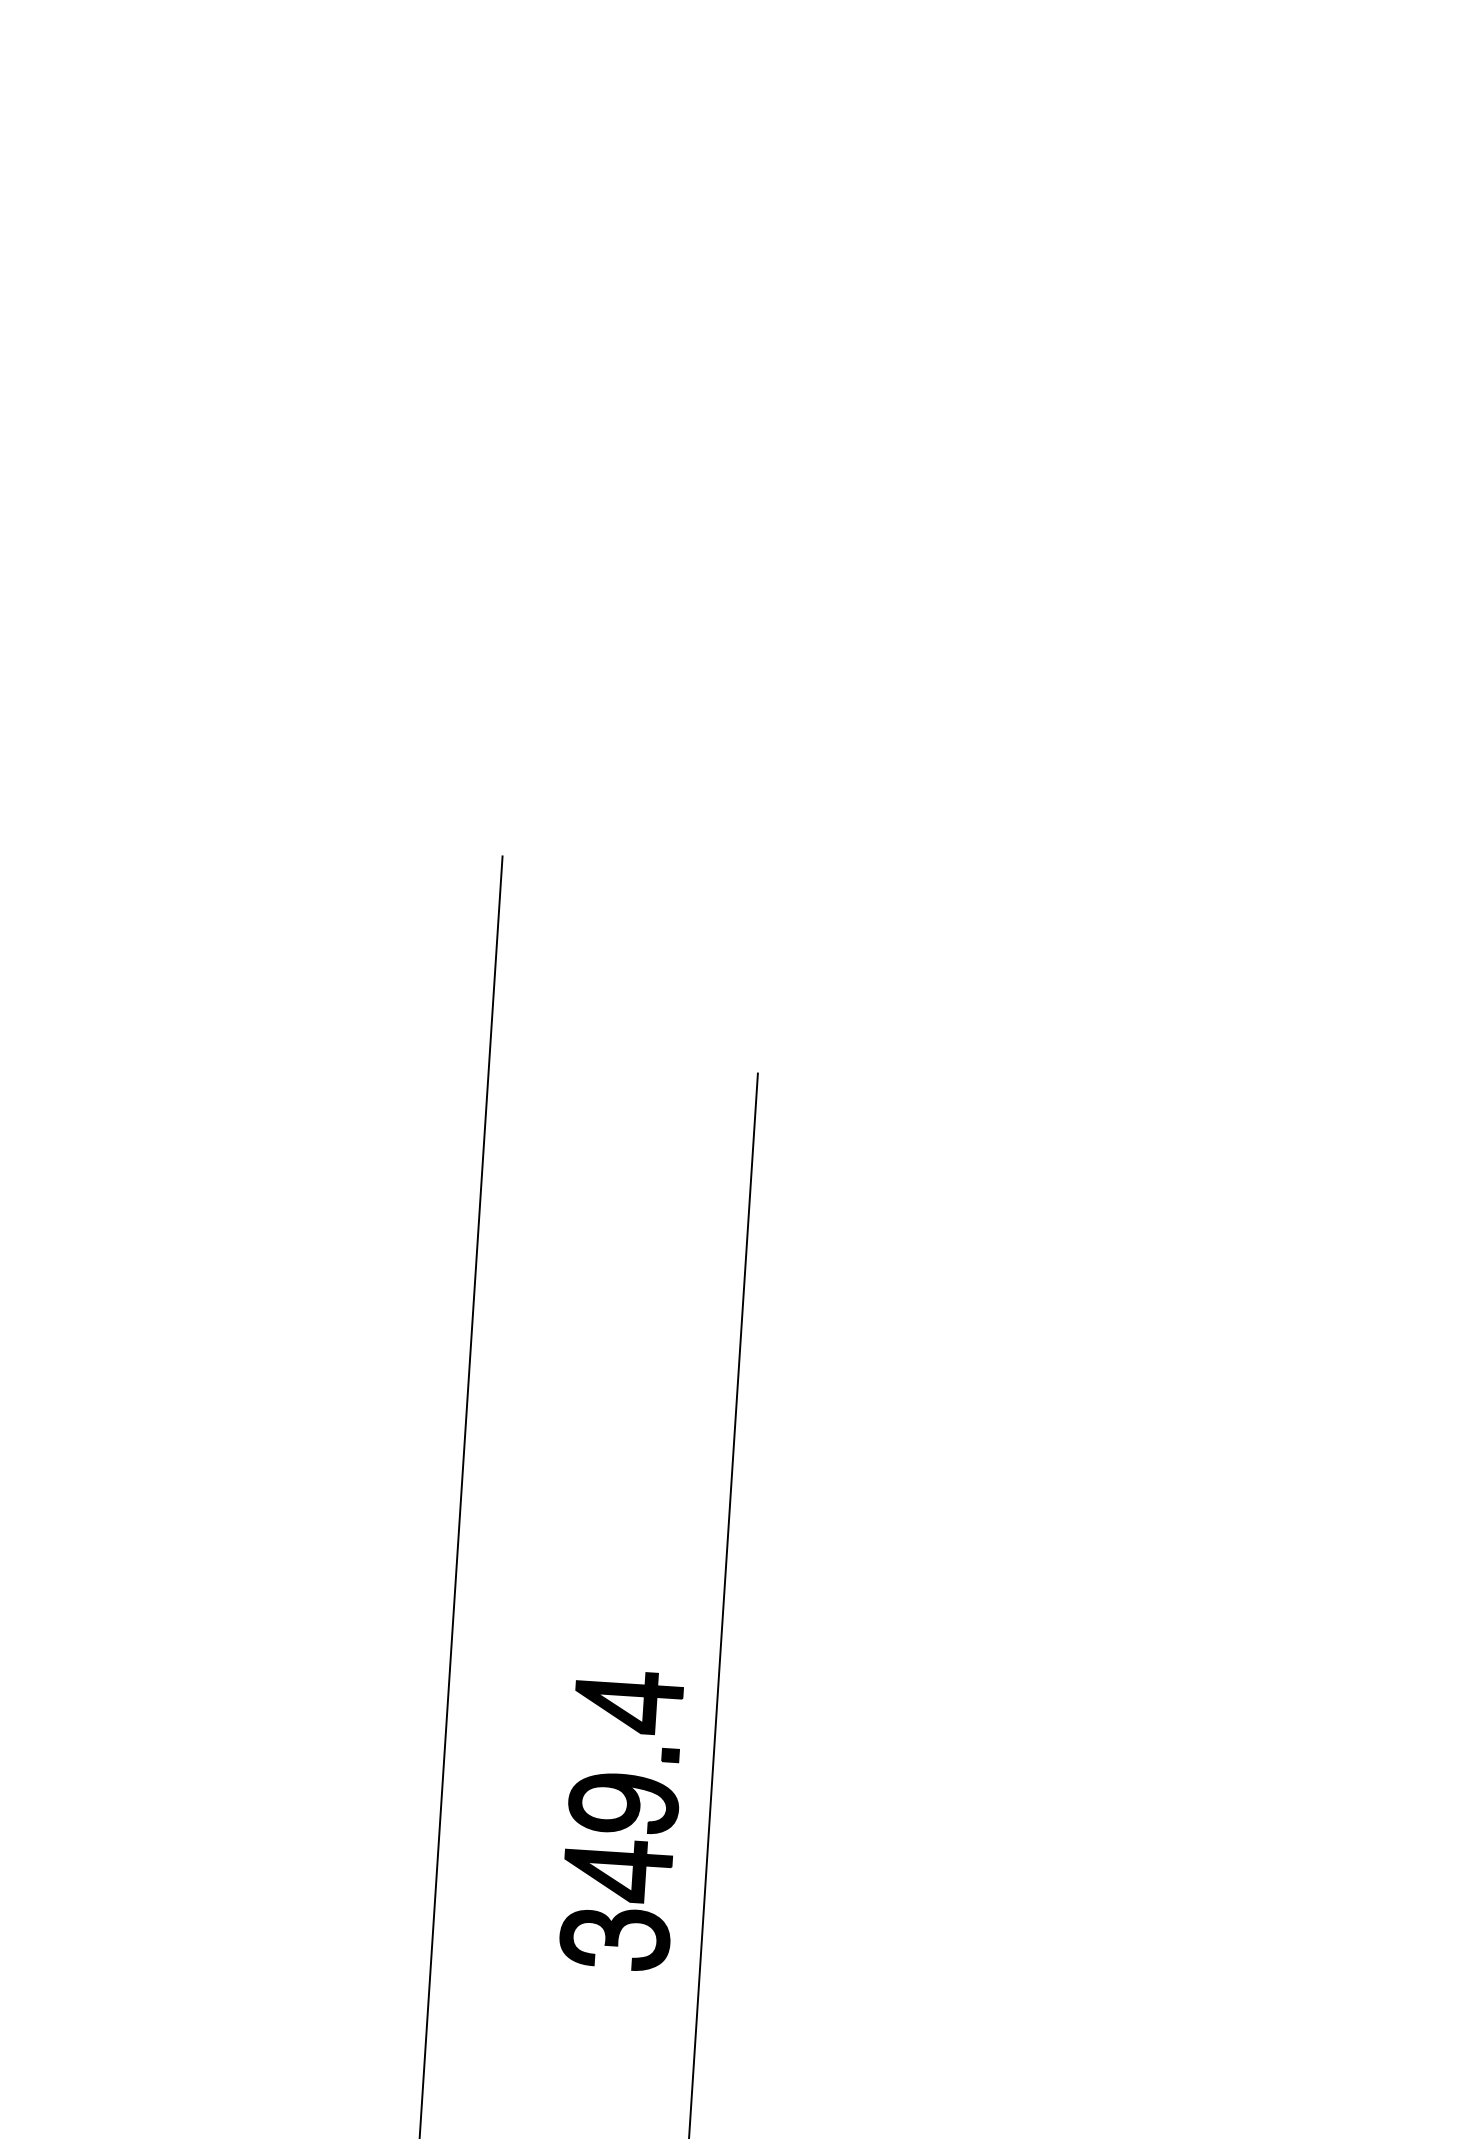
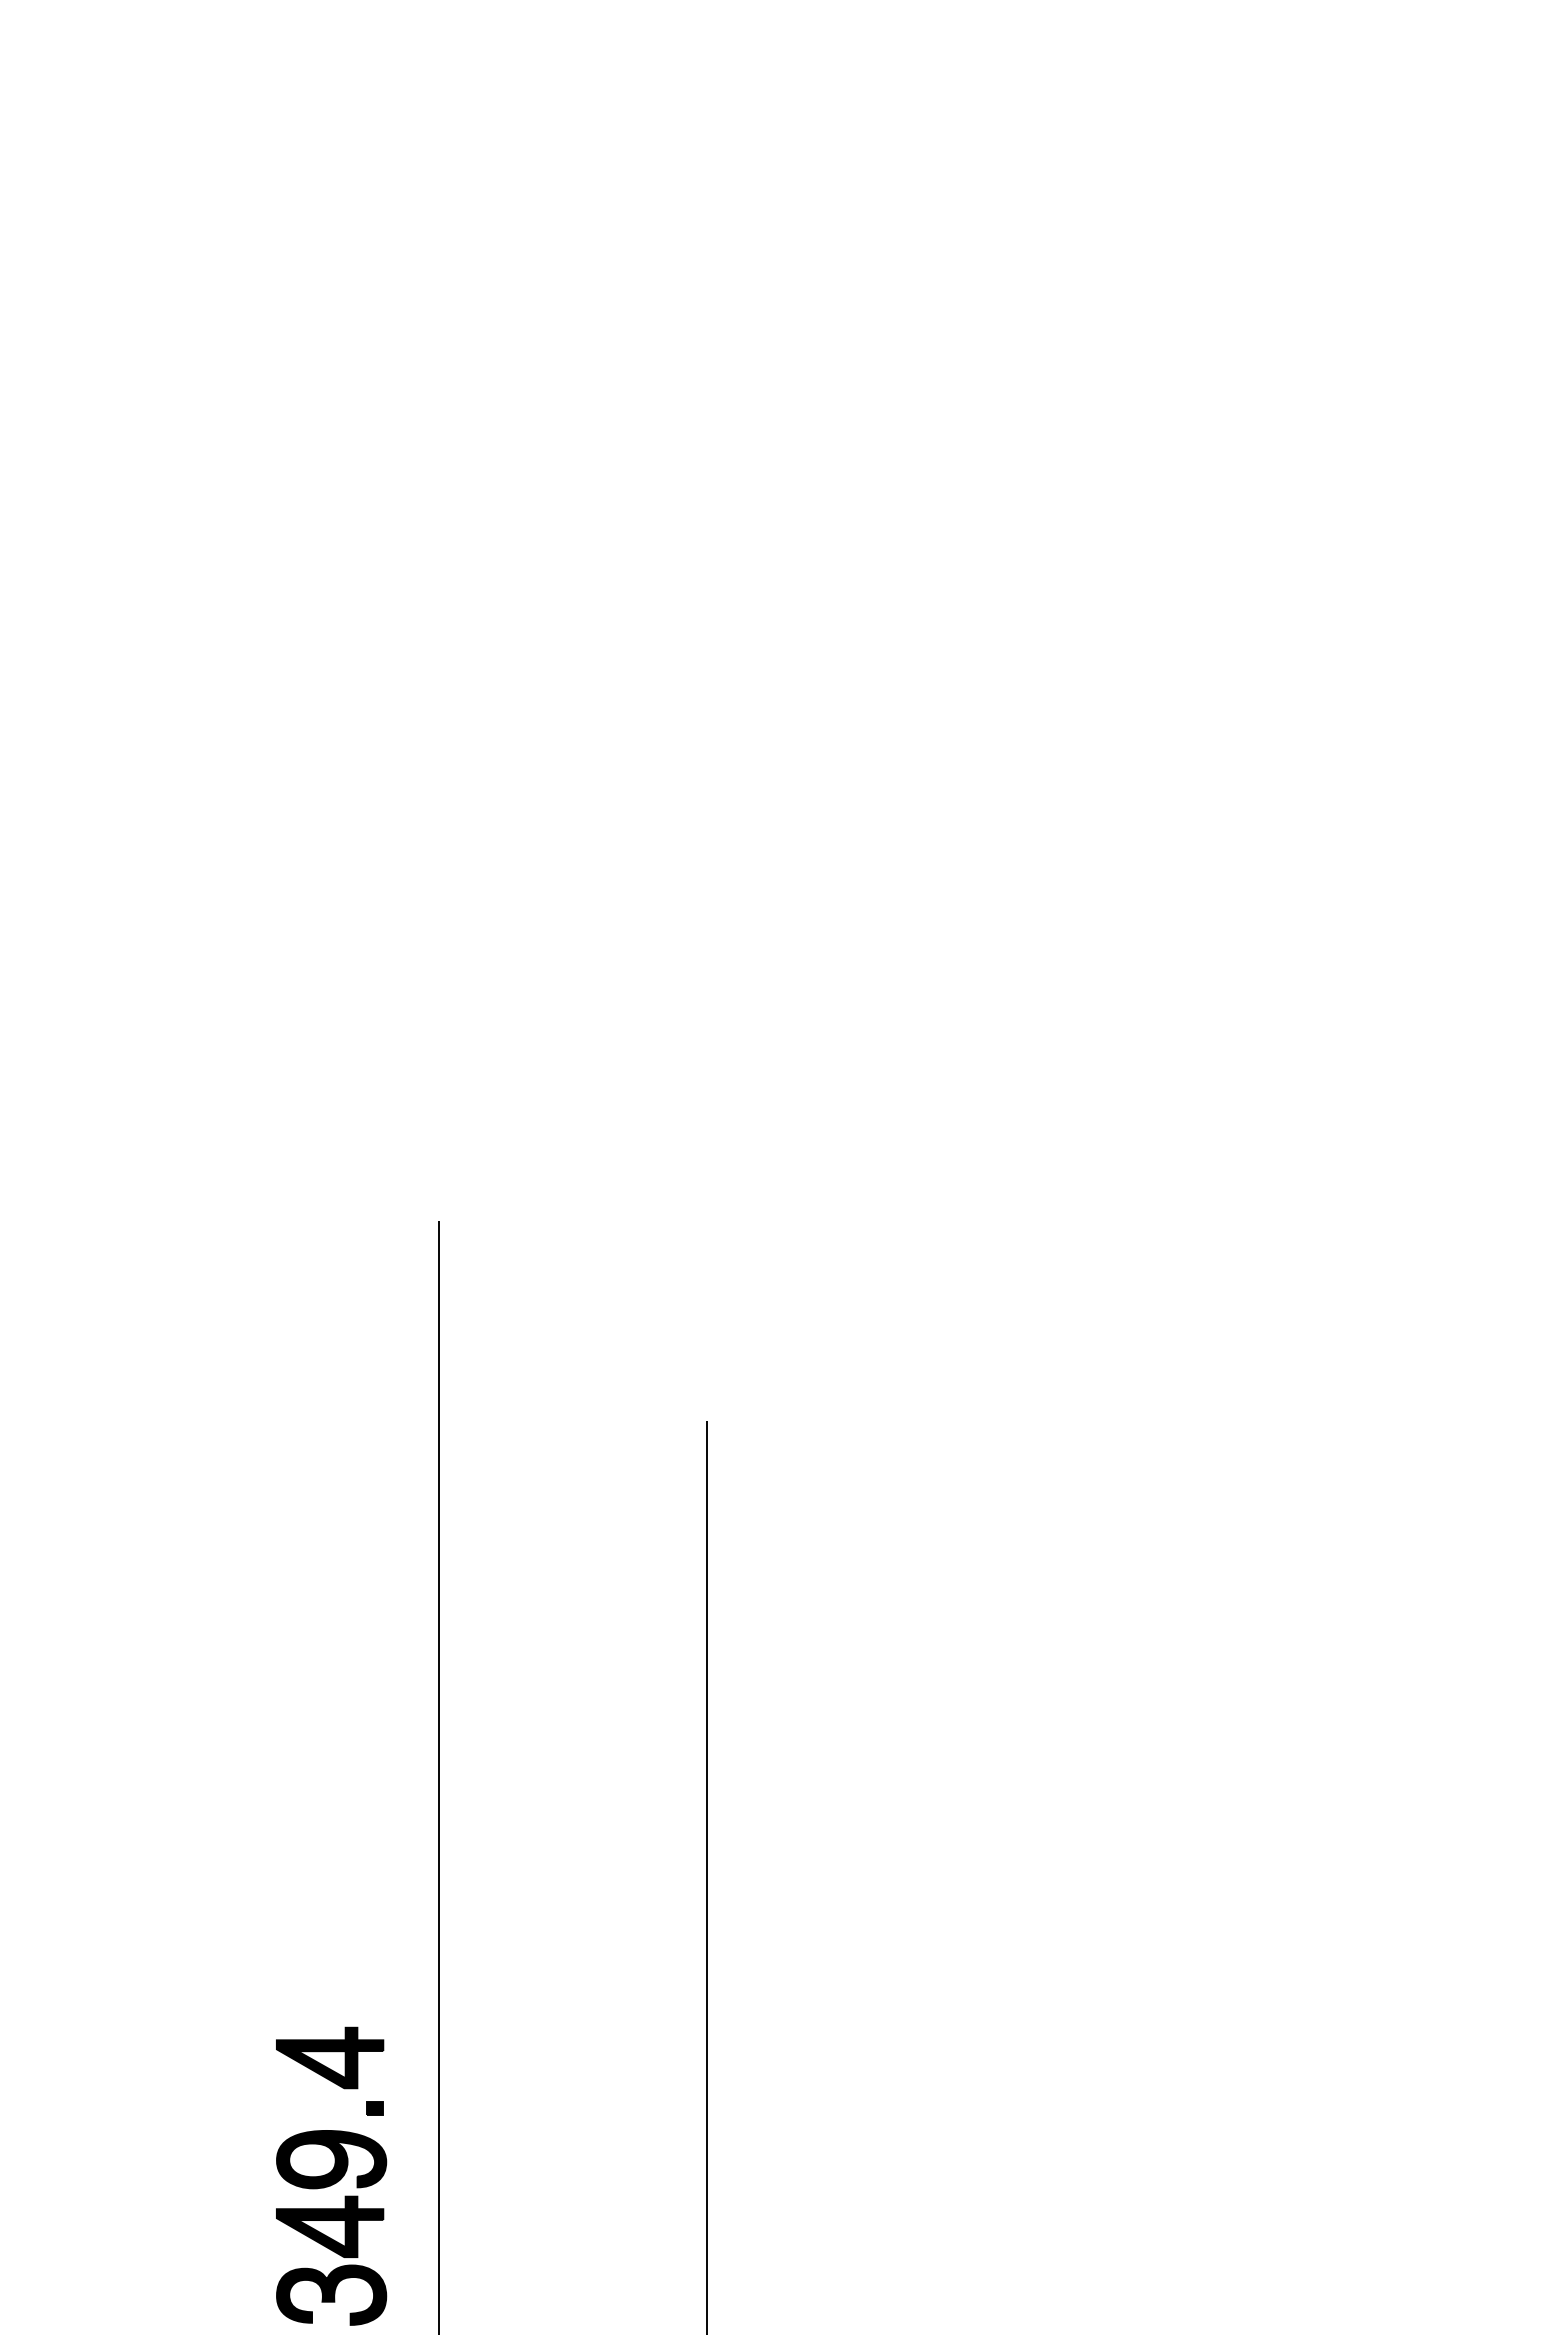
part: (622, 1819) -> (331, 2175), moved

